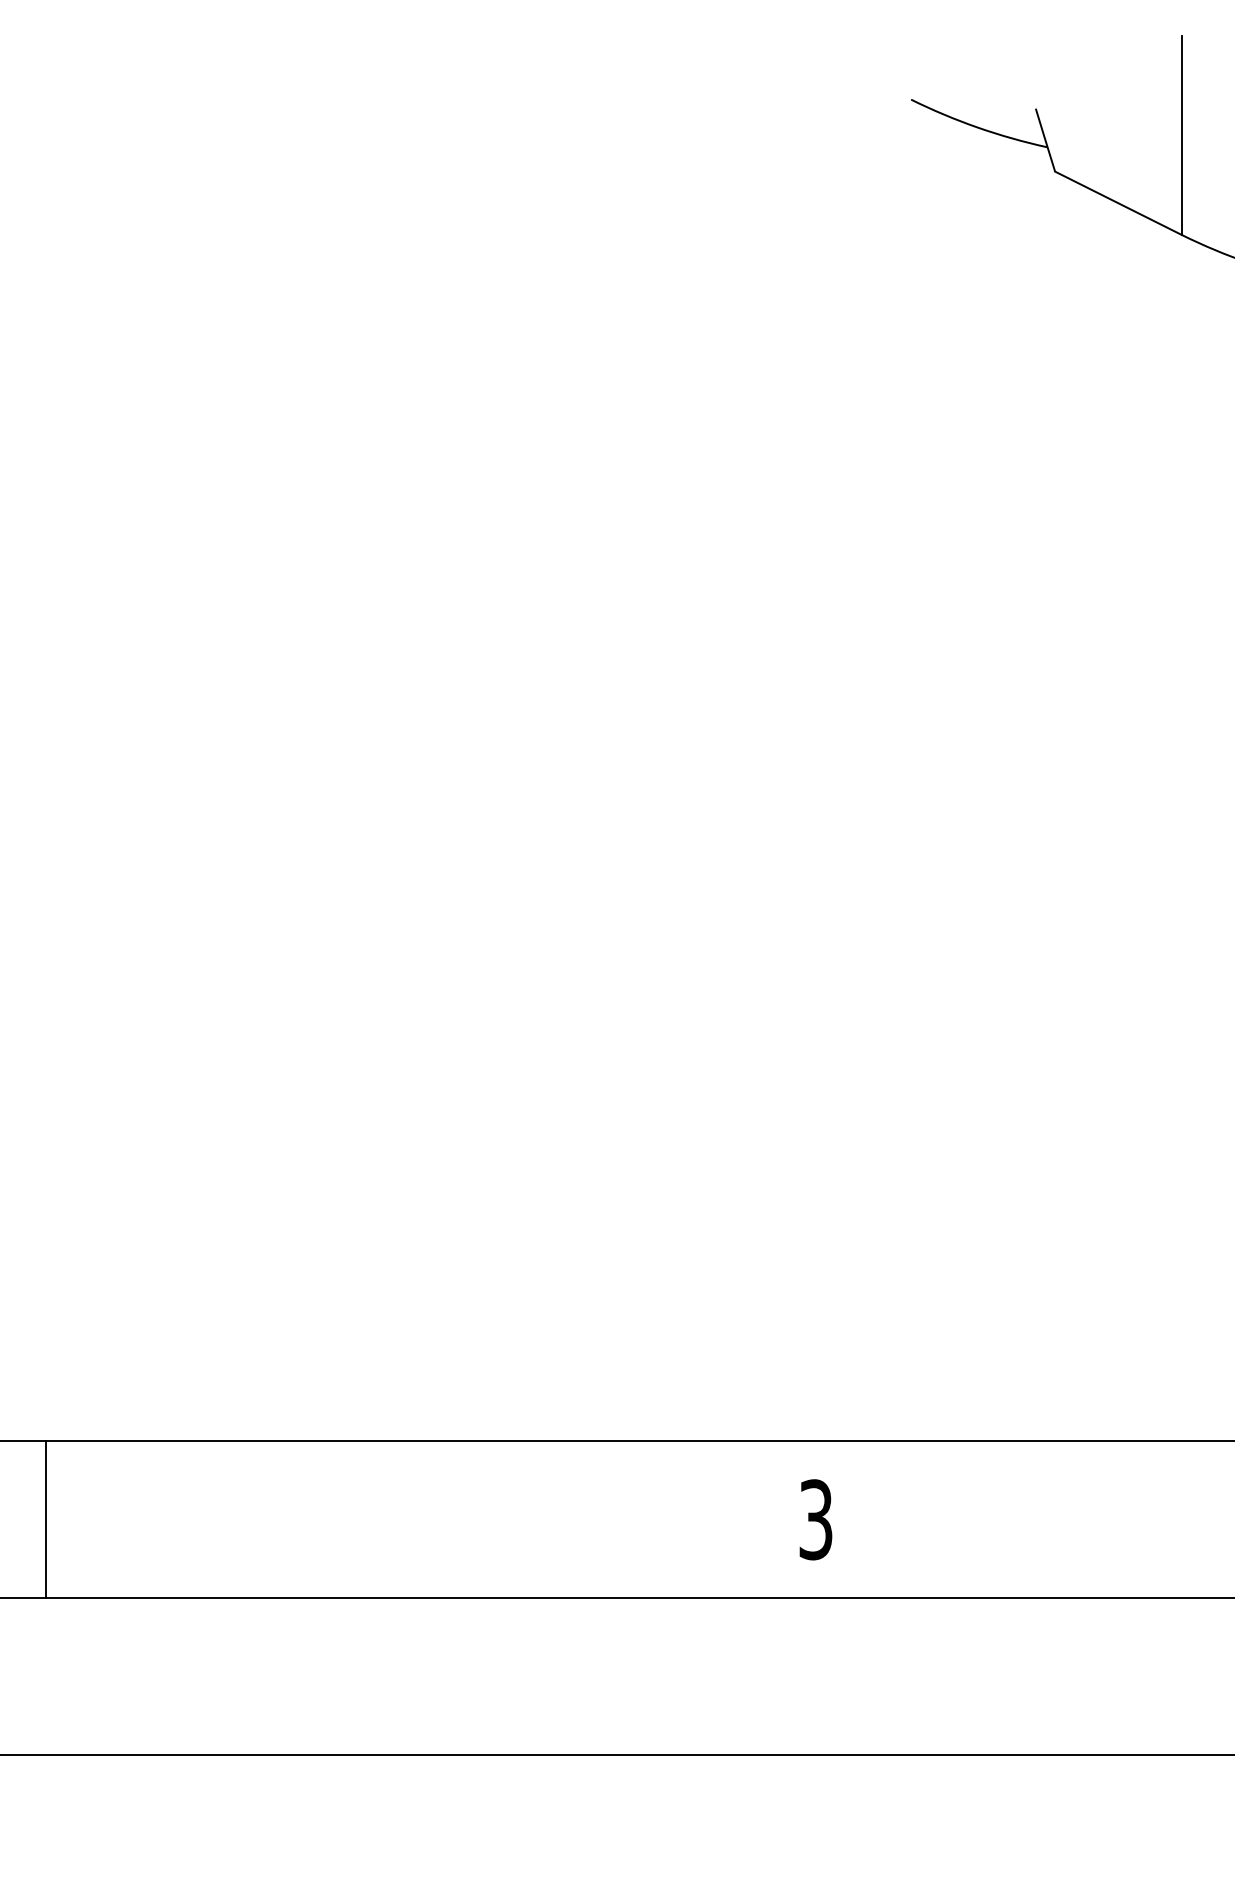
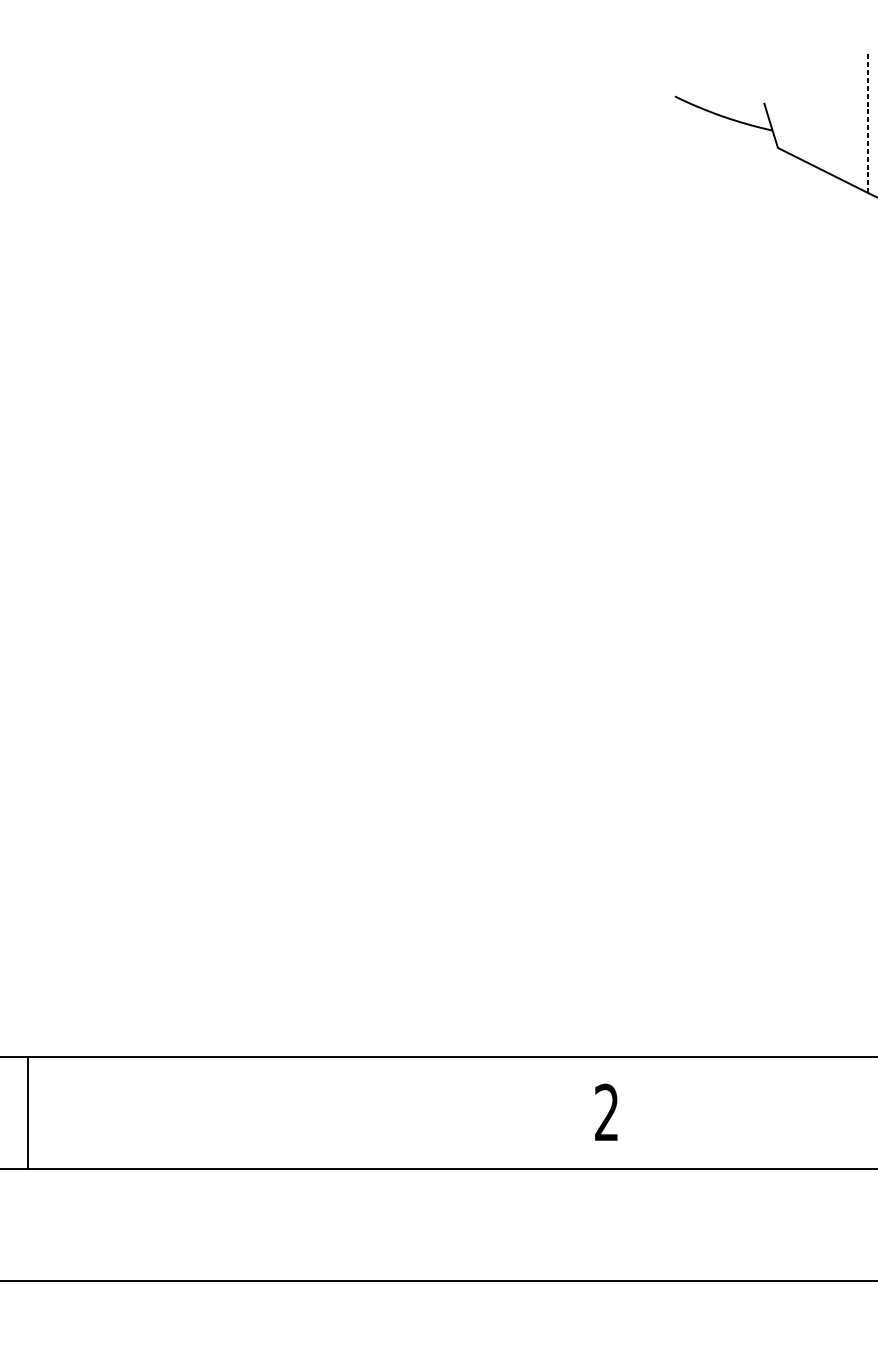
line: (1181, 135) -> (868, 122), solid -> dashed
line: (46, 1519) -> (28, 1112), moved
text: (815, 1519) -> (606, 1112), 3 -> 2

